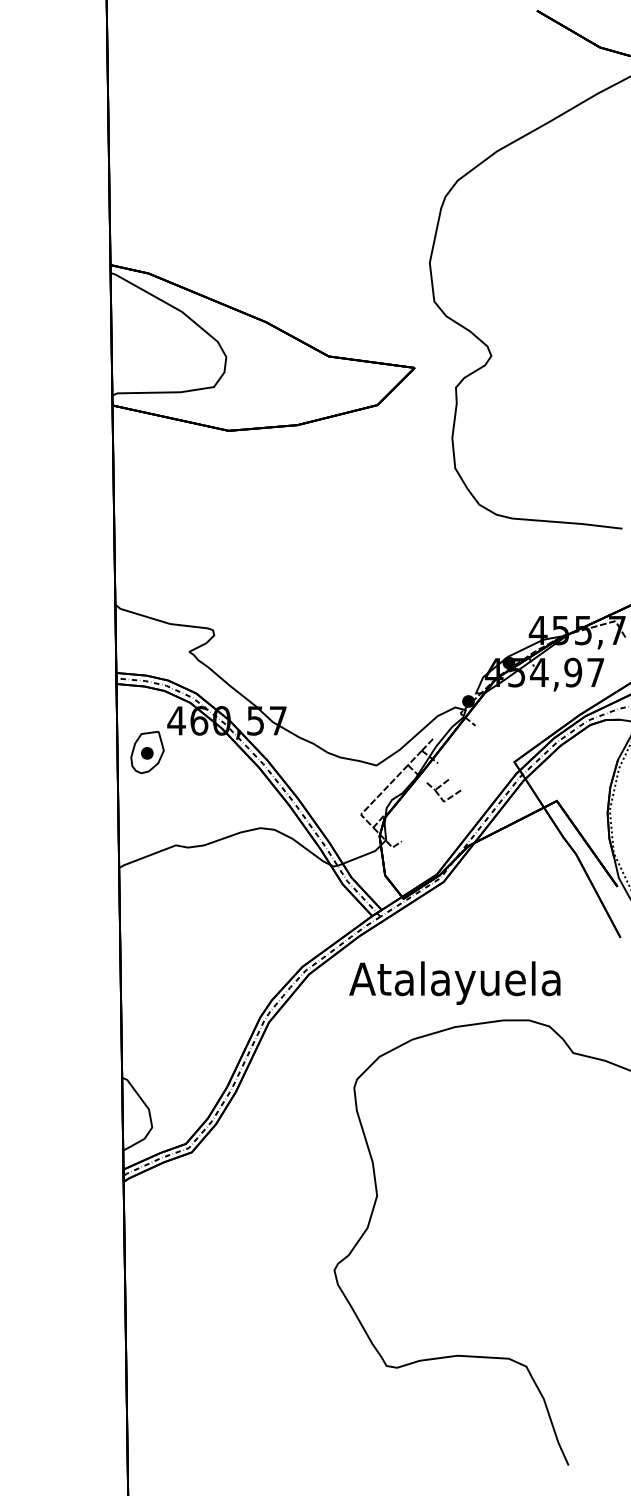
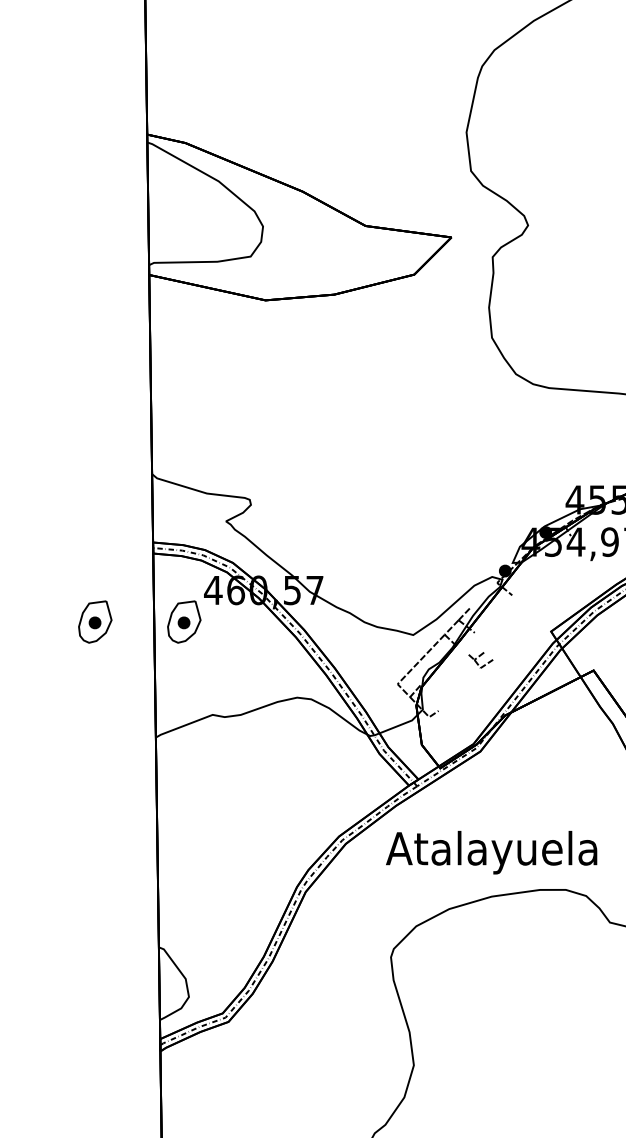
part: (58, 752) -> (95, 622), added
part: (443, 790) -> (480, 660), size x0.7

